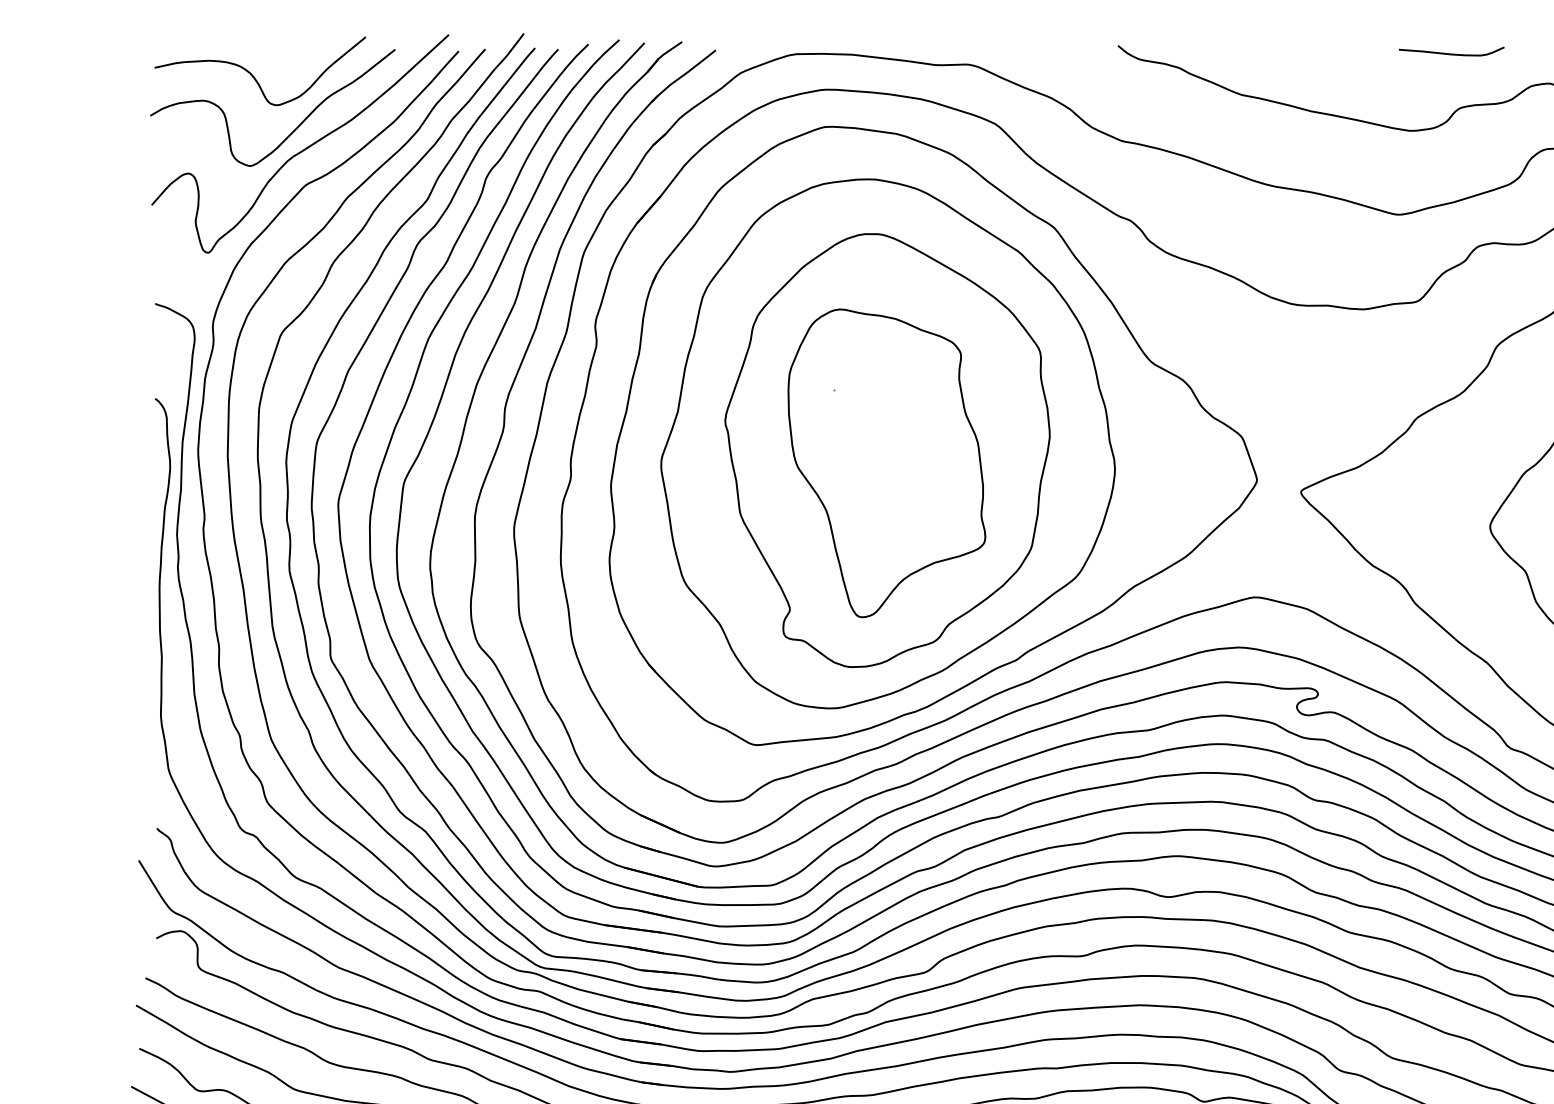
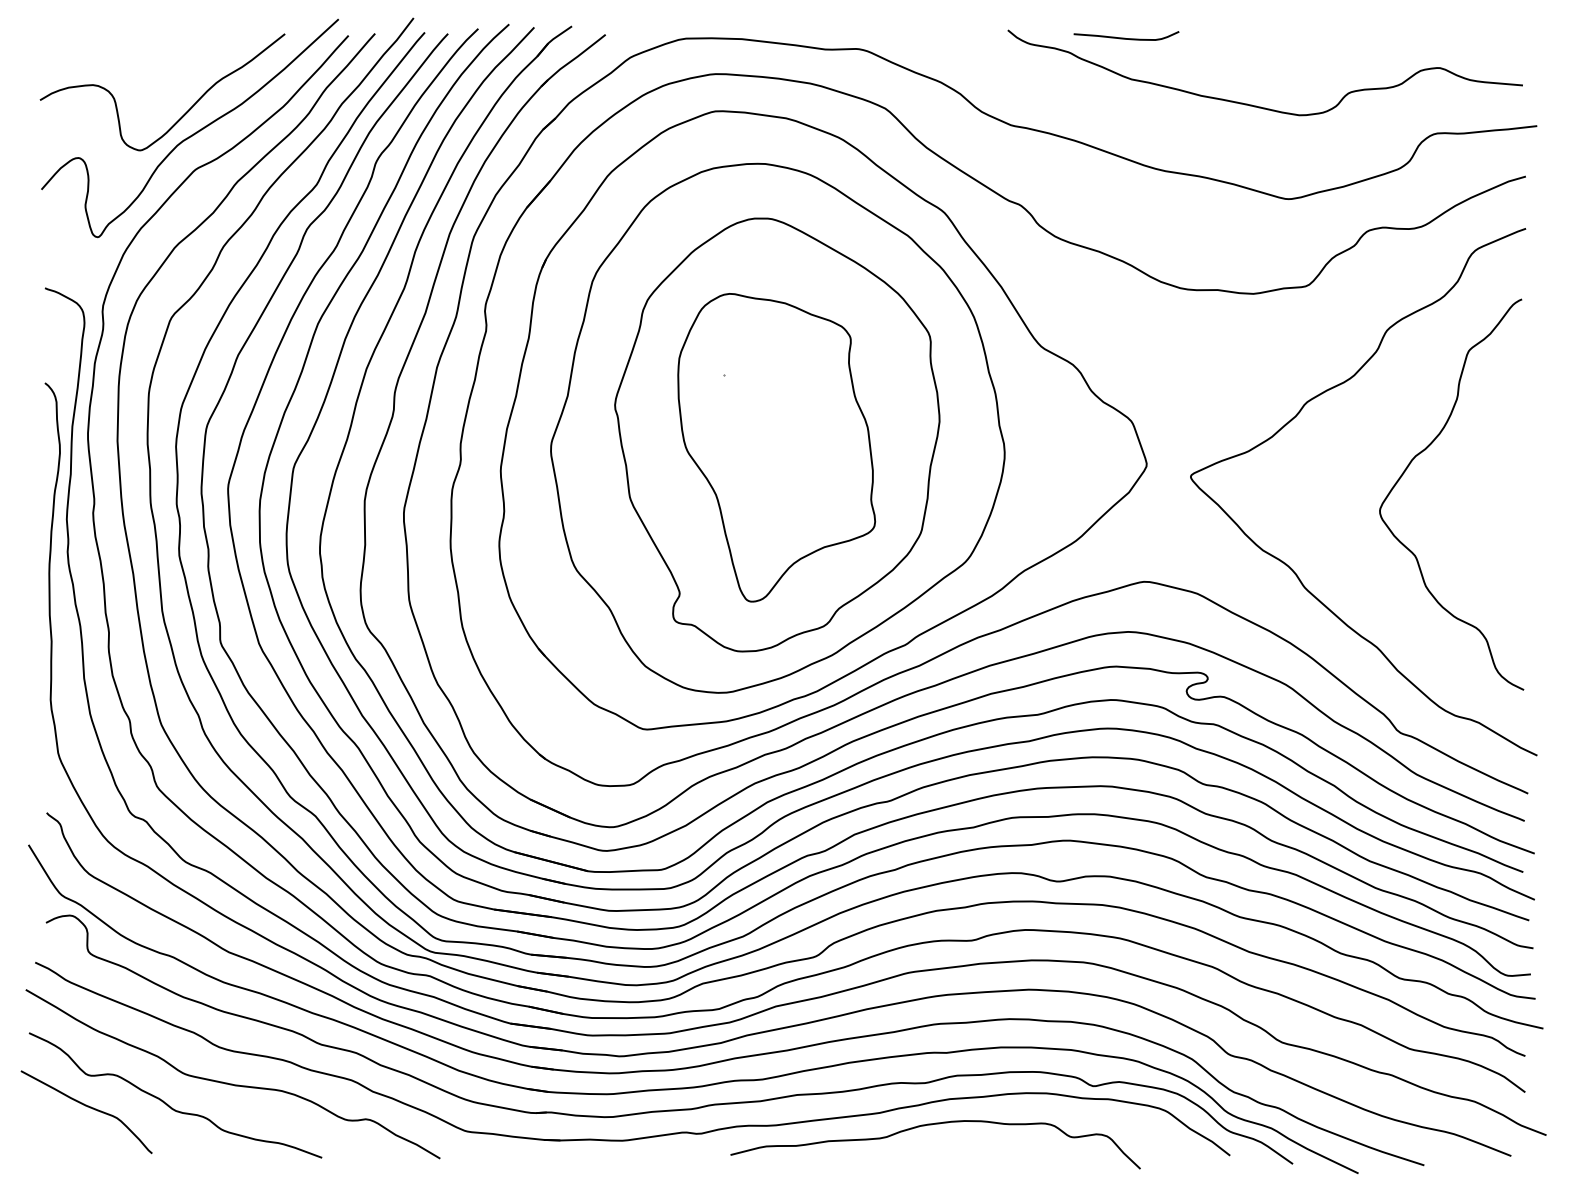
curve: (1449, 53) -> (1124, 37), moved
curve: (253, 76) -> (143, 60), removed

